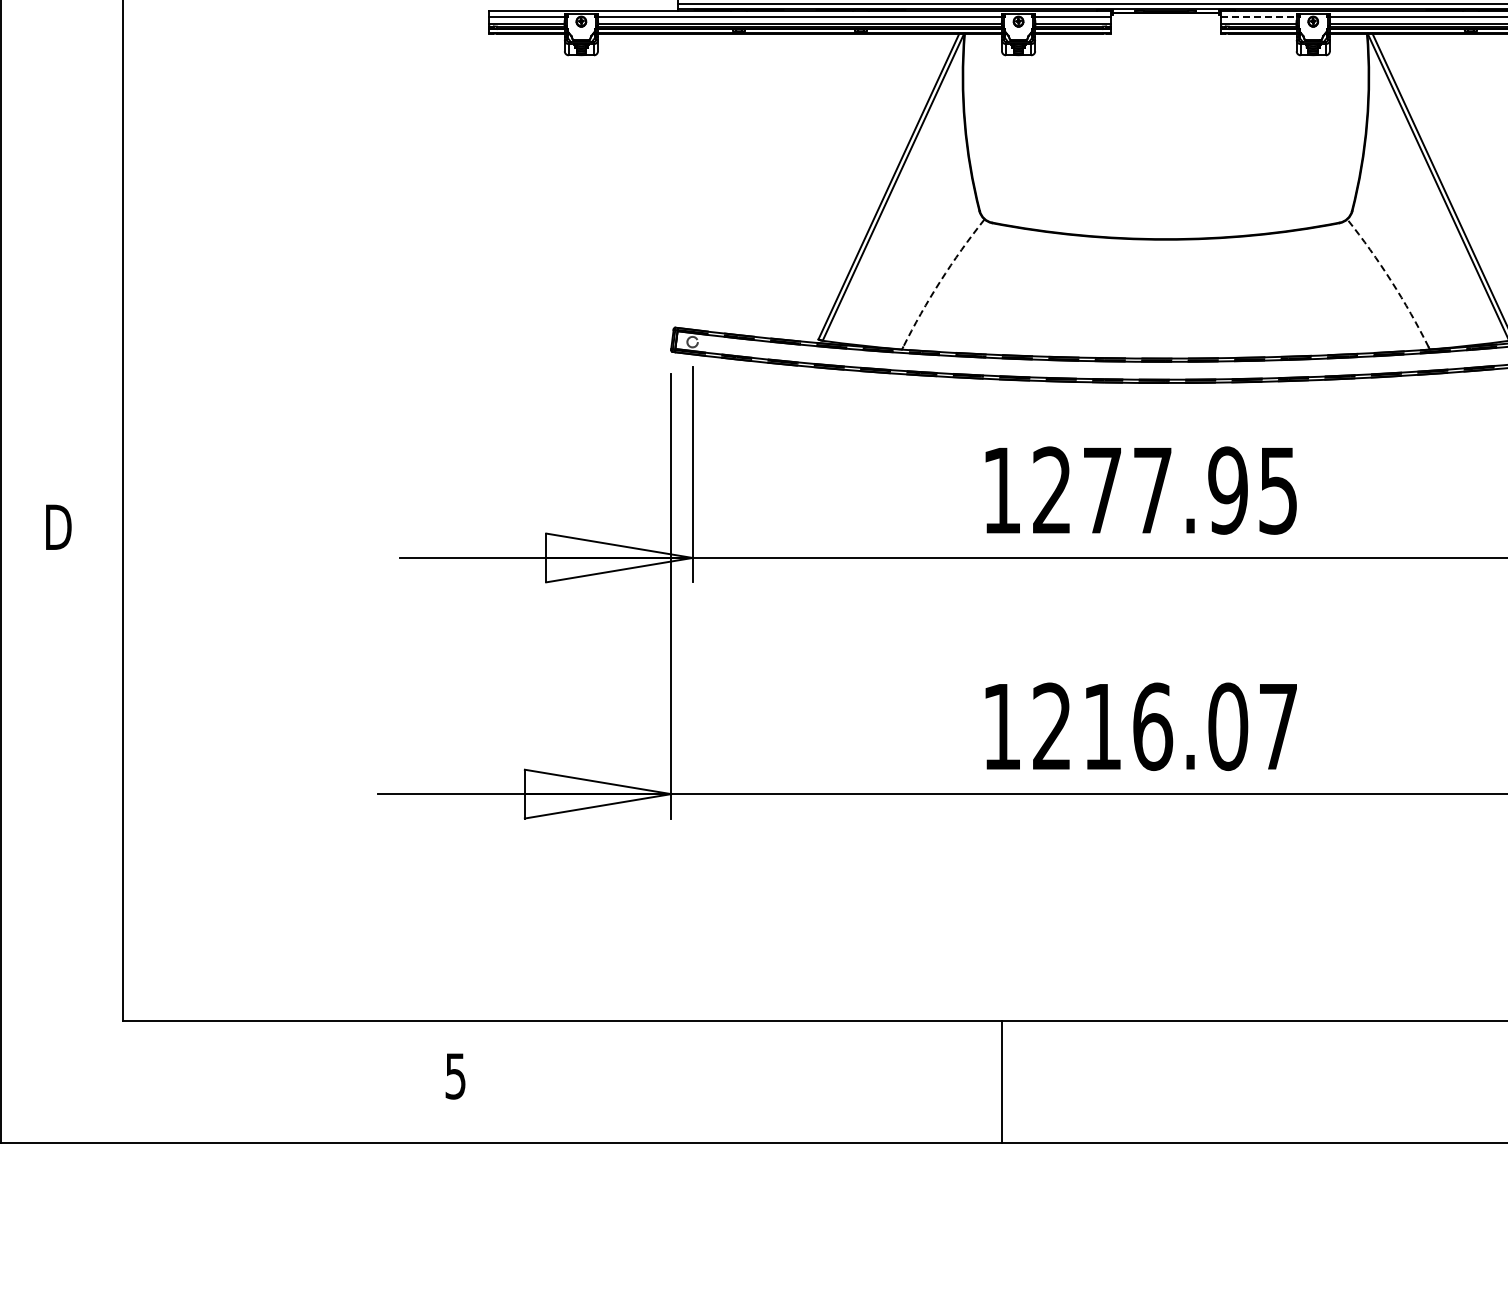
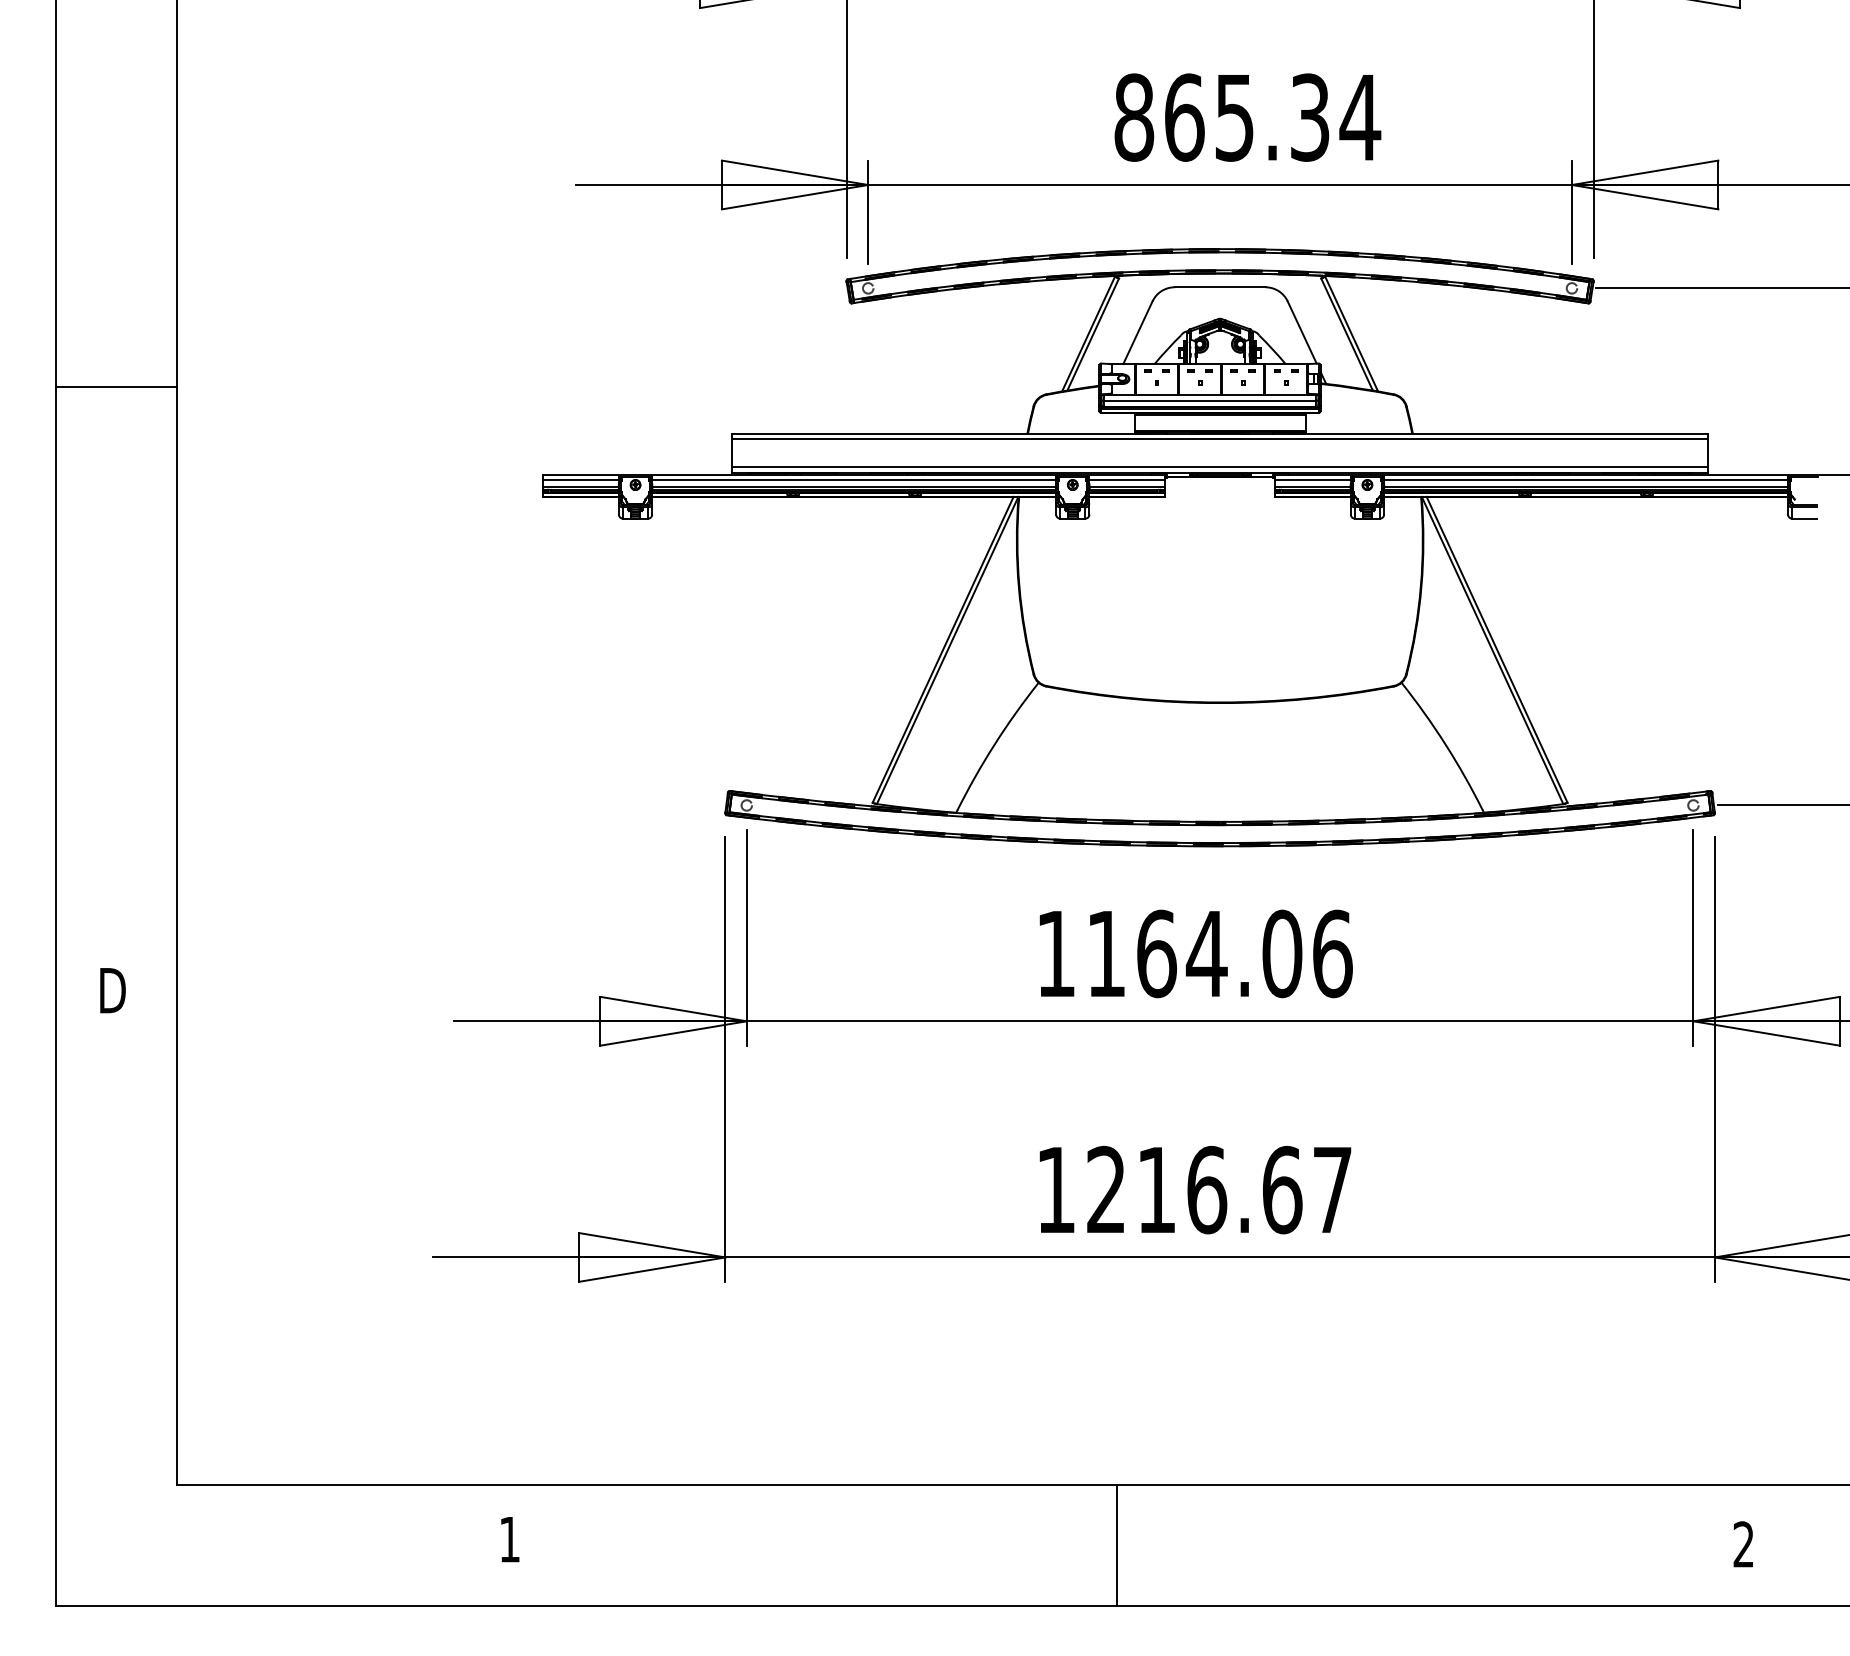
line: (1258, 16) -> (1312, 479), dashed -> solid
arc: (940, 281) -> (994, 744), dashed -> solid
arc: (1391, 281) -> (1445, 744), dashed -> solid
text: (1165, 490) -> (1219, 953), 1277.95 -> 1164.06
text: (1228, 726) -> (1282, 1189), 1216.07 -> 1216.67
text: (455, 1076) -> (509, 1539), 5 -> 1
line: (1001, 1082) -> (1116, 1545), moved

